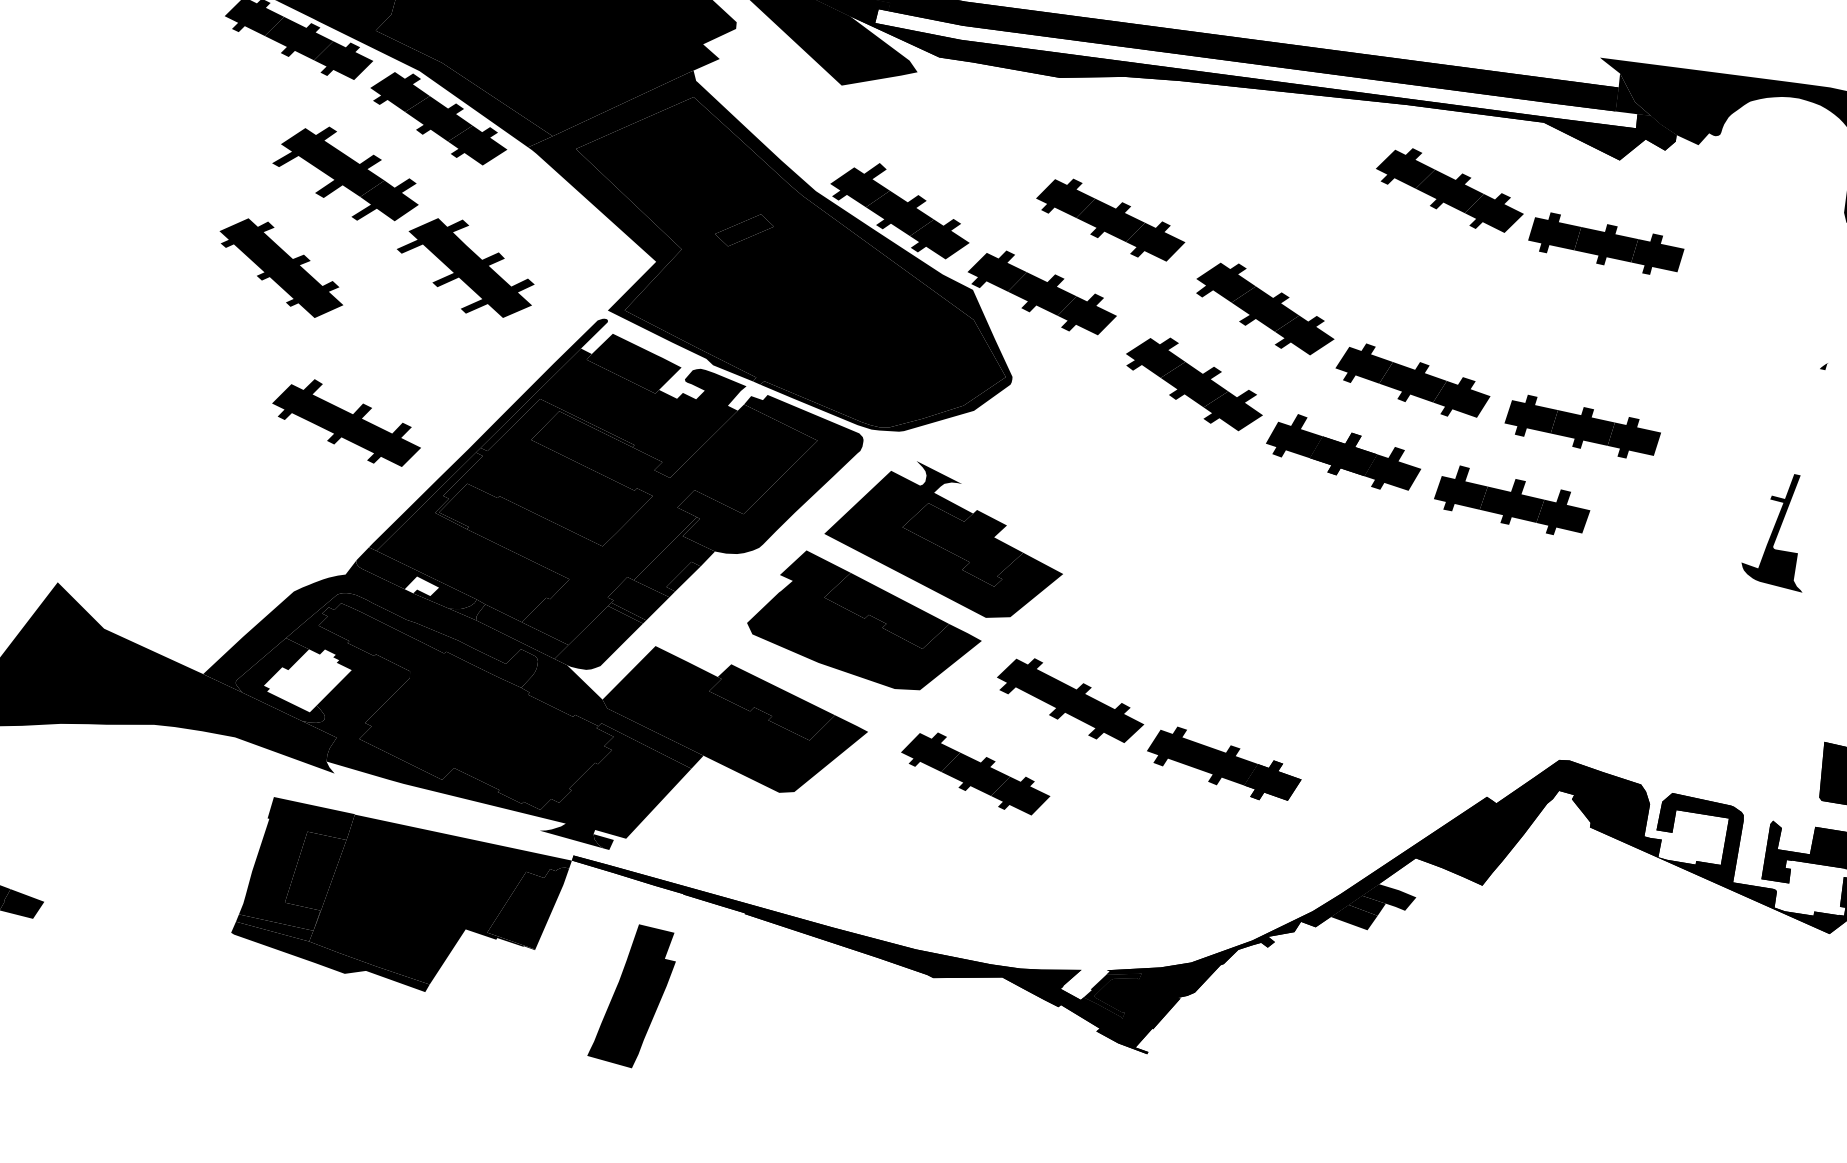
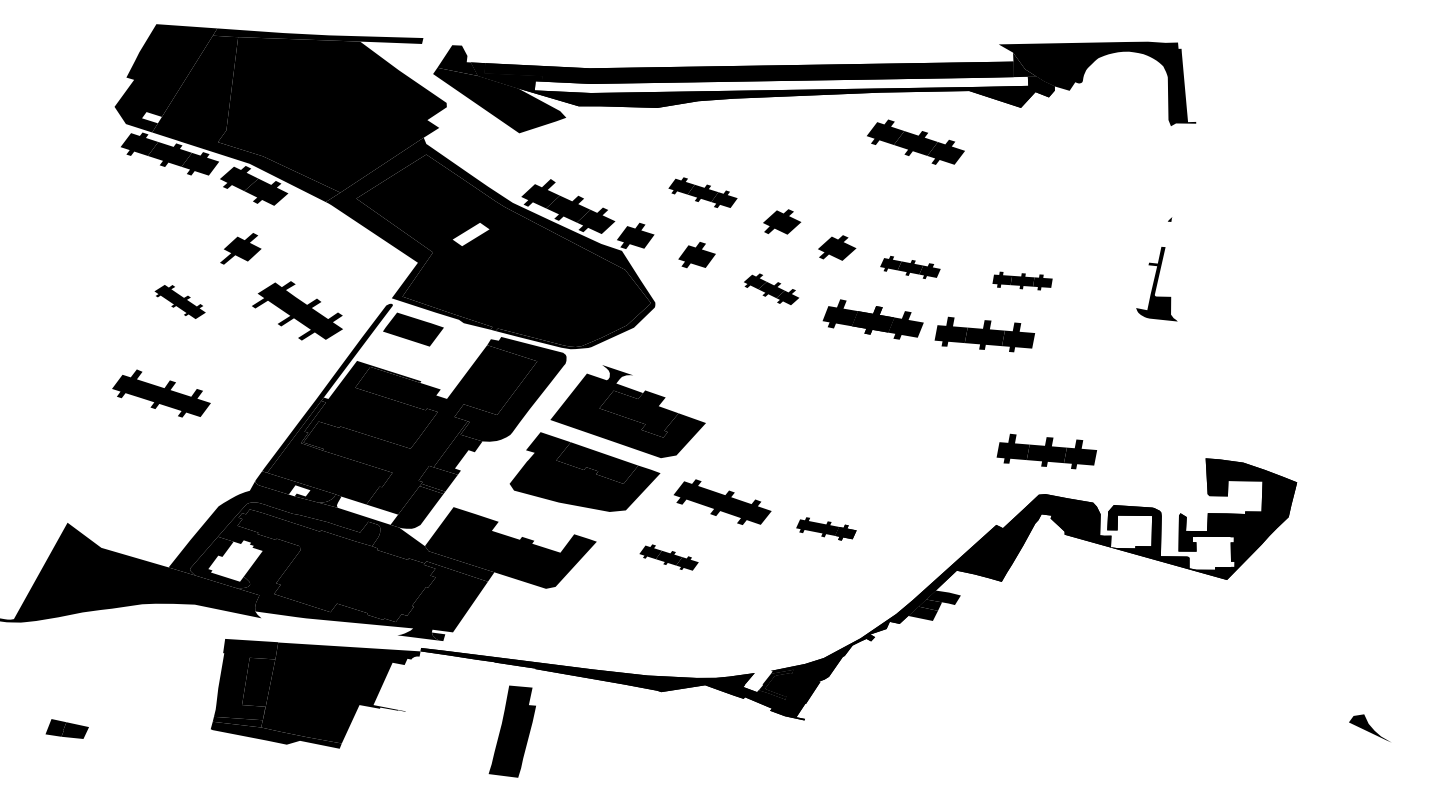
fill: (477, 143) -> (293, 204), removed
fill: (328, 162) -> (200, 230), removed
part: (1110, 218) -> (702, 192), size x0.7
fill: (743, 230) -> (470, 234), removed
part: (1606, 244) -> (1020, 162), removed
part: (466, 266) -> (297, 310), moved
part: (280, 267) -> (179, 301), size x0.6
fill: (1042, 293) -> (666, 246), removed
fill: (1265, 308) -> (809, 235), removed
part: (1413, 381) -> (910, 267), size x0.6
part: (1194, 383) -> (771, 289), size x0.6
fill: (614, 410) -> (405, 361), removed
part: (347, 421) -> (161, 393), moved
part: (1582, 426) -> (1022, 280), size x0.6
part: (1778, 530) -> (1156, 284), moved
fill: (682, 576) -> (464, 460), removed
fill: (522, 631) -> (367, 510), removed
part: (1580, 695) -> (1046, 451), added
fill: (771, 701) -> (532, 531), removed
part: (1224, 763) -> (826, 528), size x0.6
part: (974, 772) -> (668, 557), size x0.6
fill: (527, 904) -> (396, 683), removed
part: (632, 995) -> (511, 731), moved

